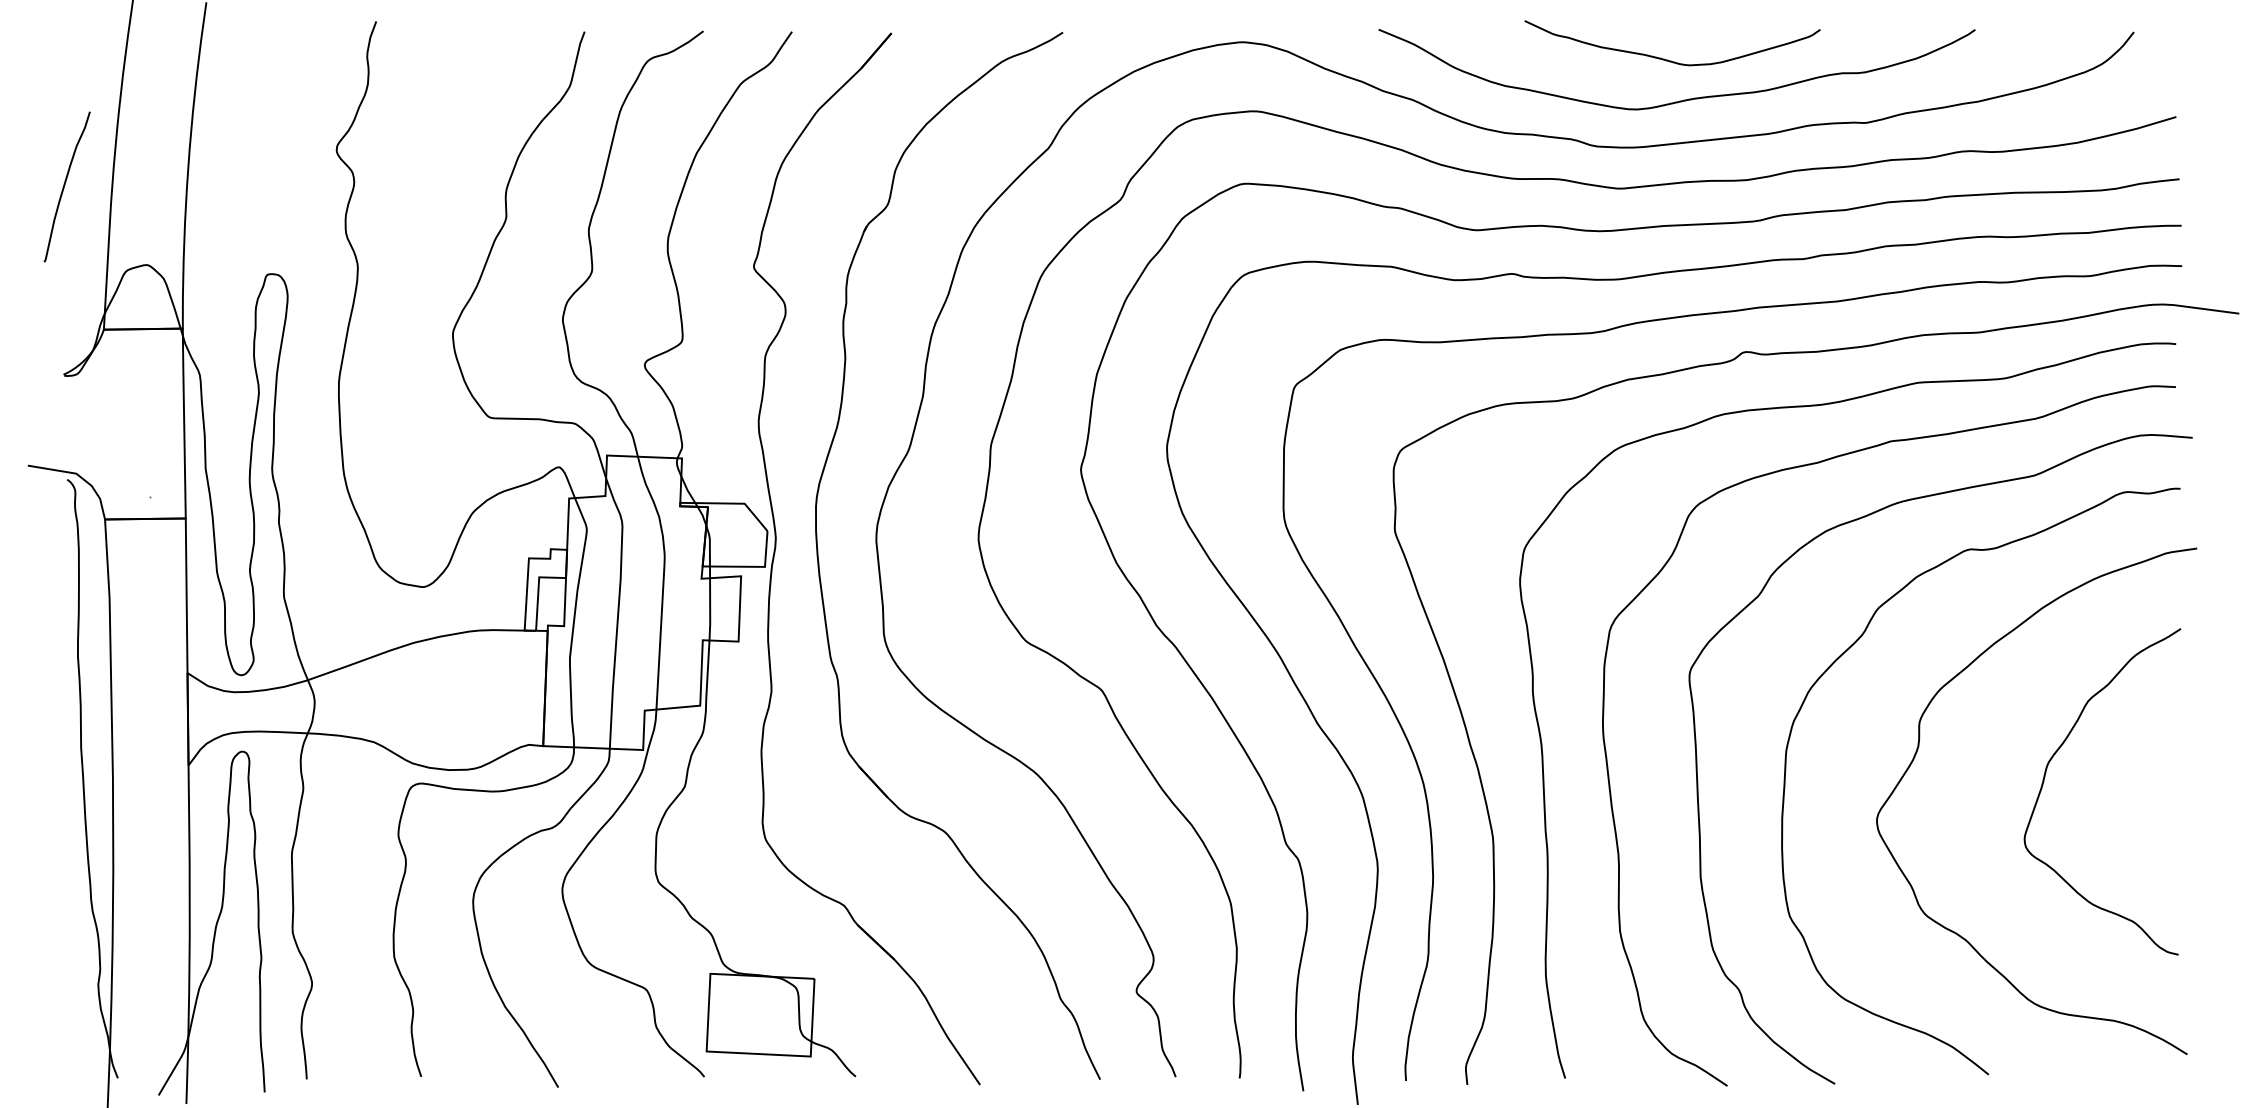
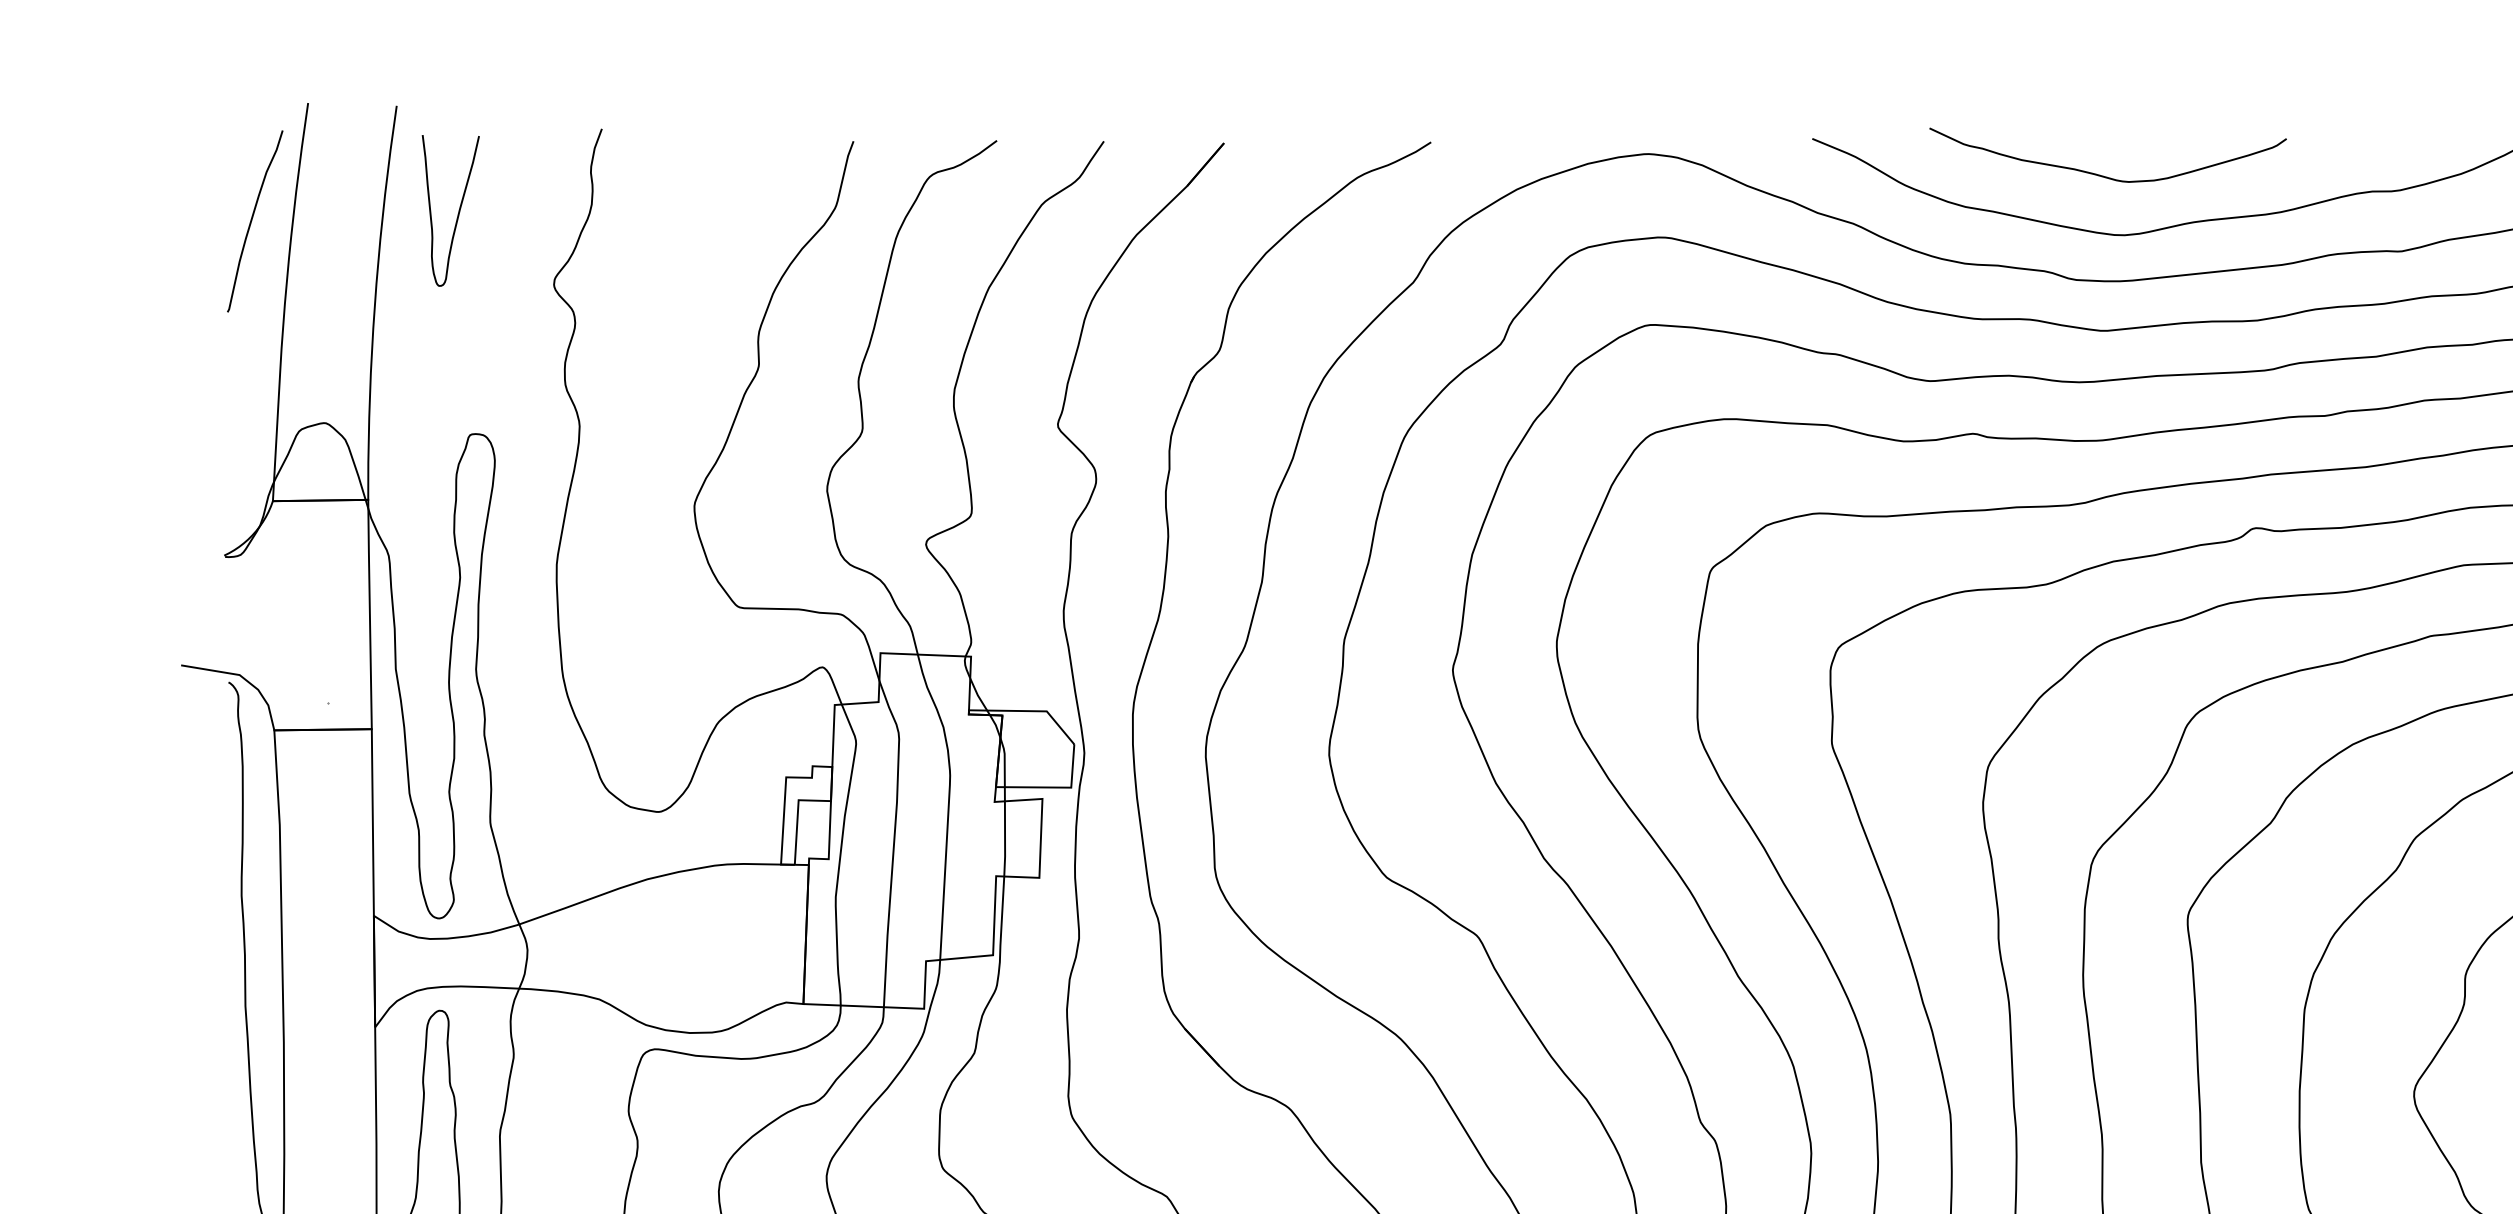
curve: (1667, 59) -> (2101, 174), moved
curve: (256, 92) -> (457, 214), added
curve: (65, 185) -> (253, 219), moved

